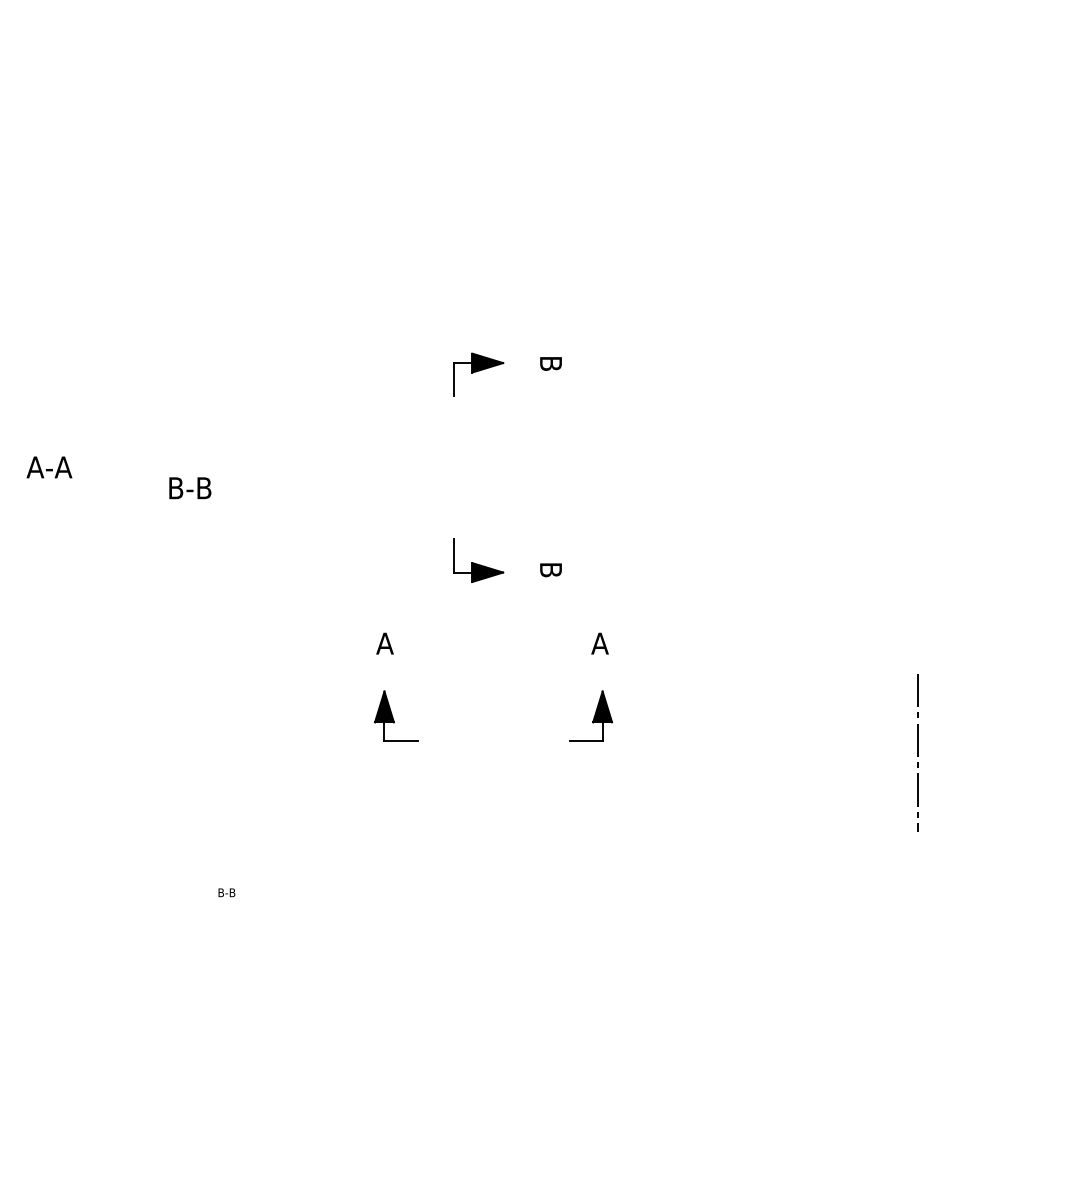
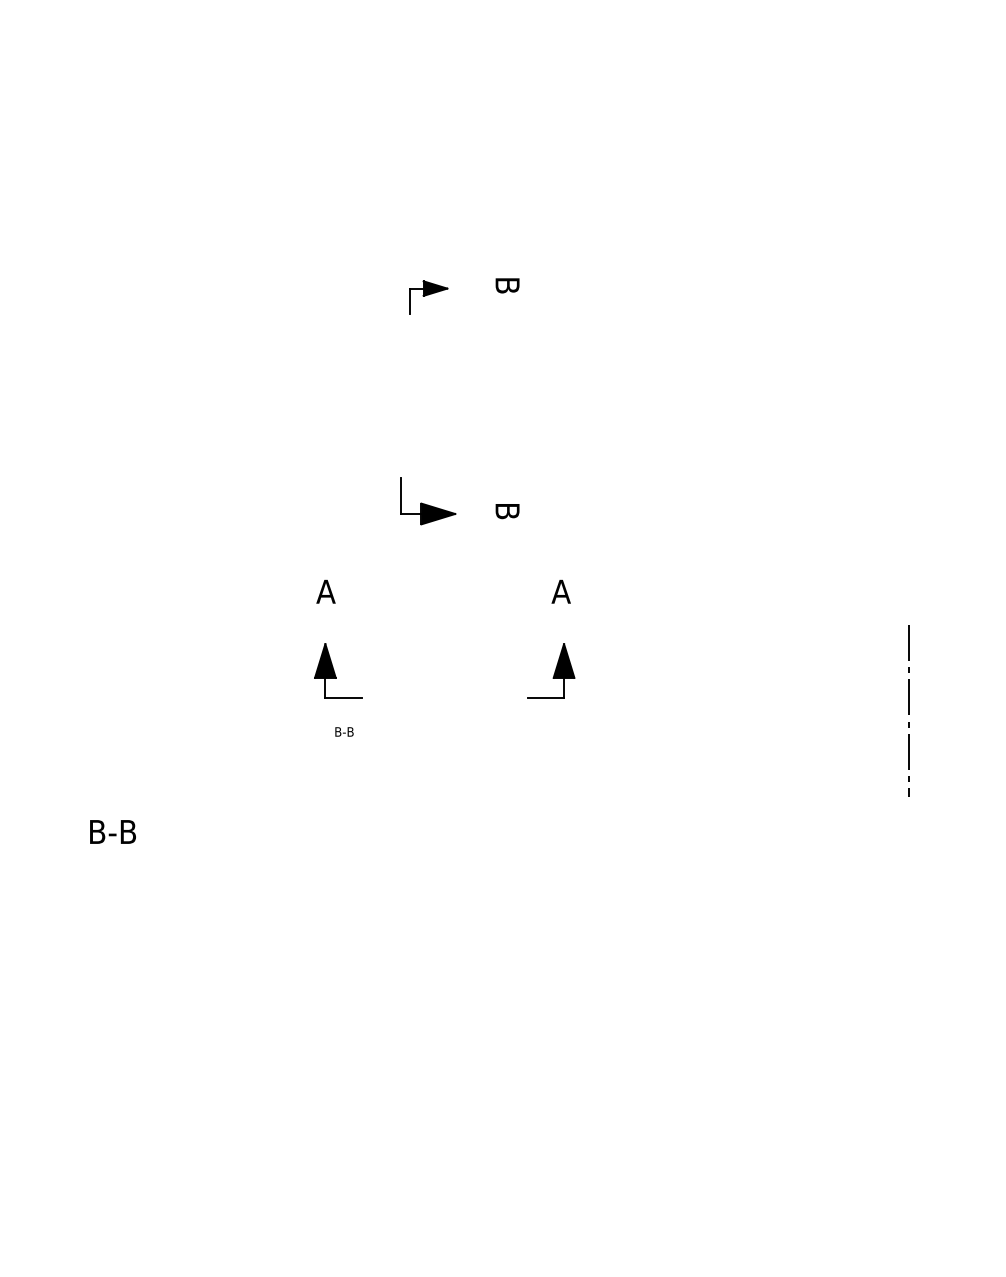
part: (478, 374) -> (428, 297), size x0.7
text: (190, 488) -> (113, 832), moved
text: (226, 892) -> (344, 731), moved

